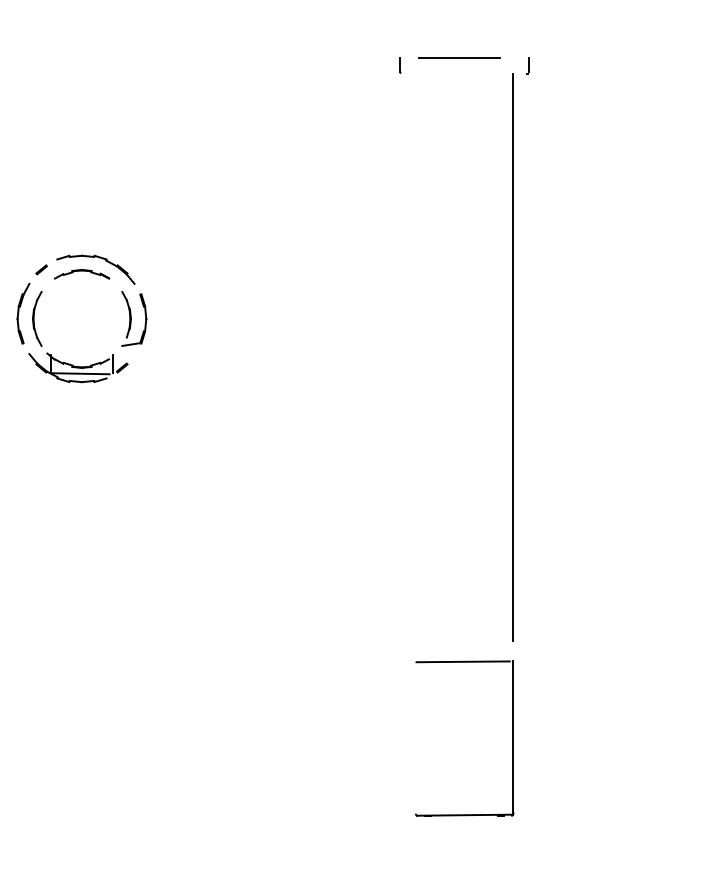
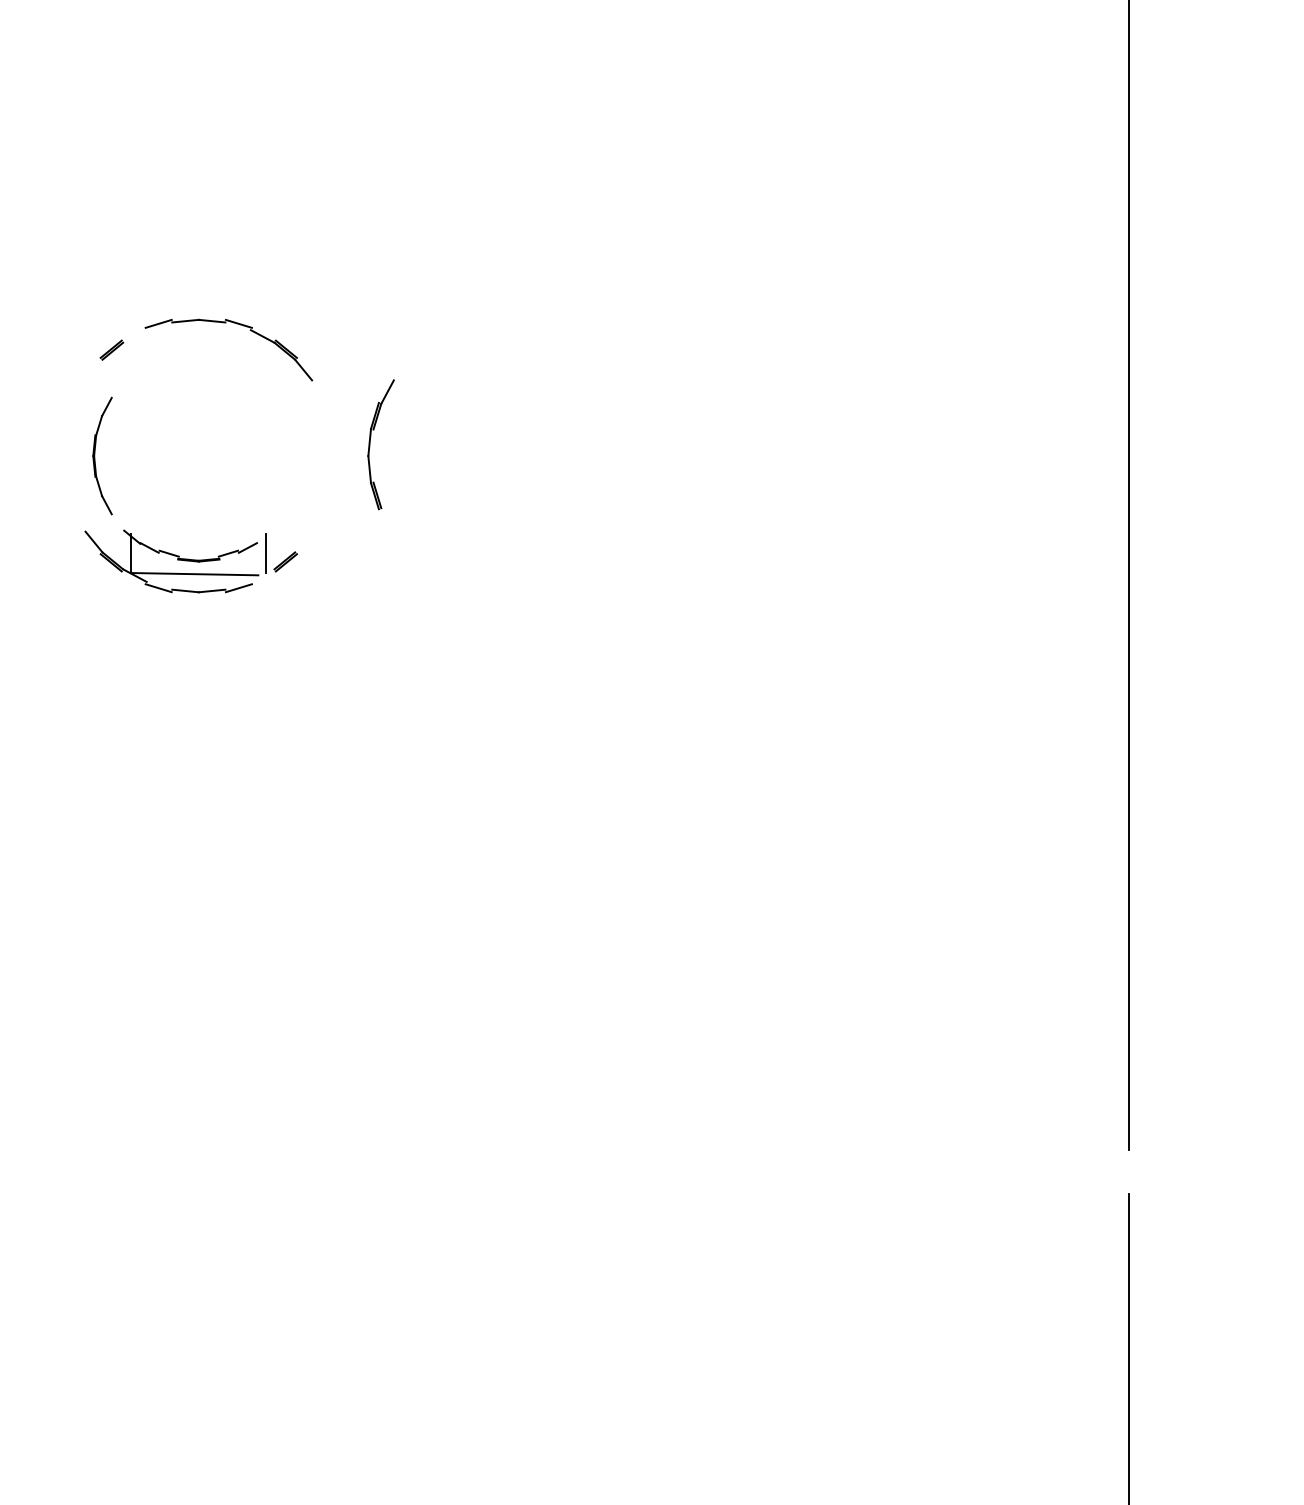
part: (81, 274) -> (197, 360), removed
part: (23, 313) -> (381, 444), moved
part: (134, 318) -> (312, 455), removed
line: (462, 661) -> (1019, 1194), removed

